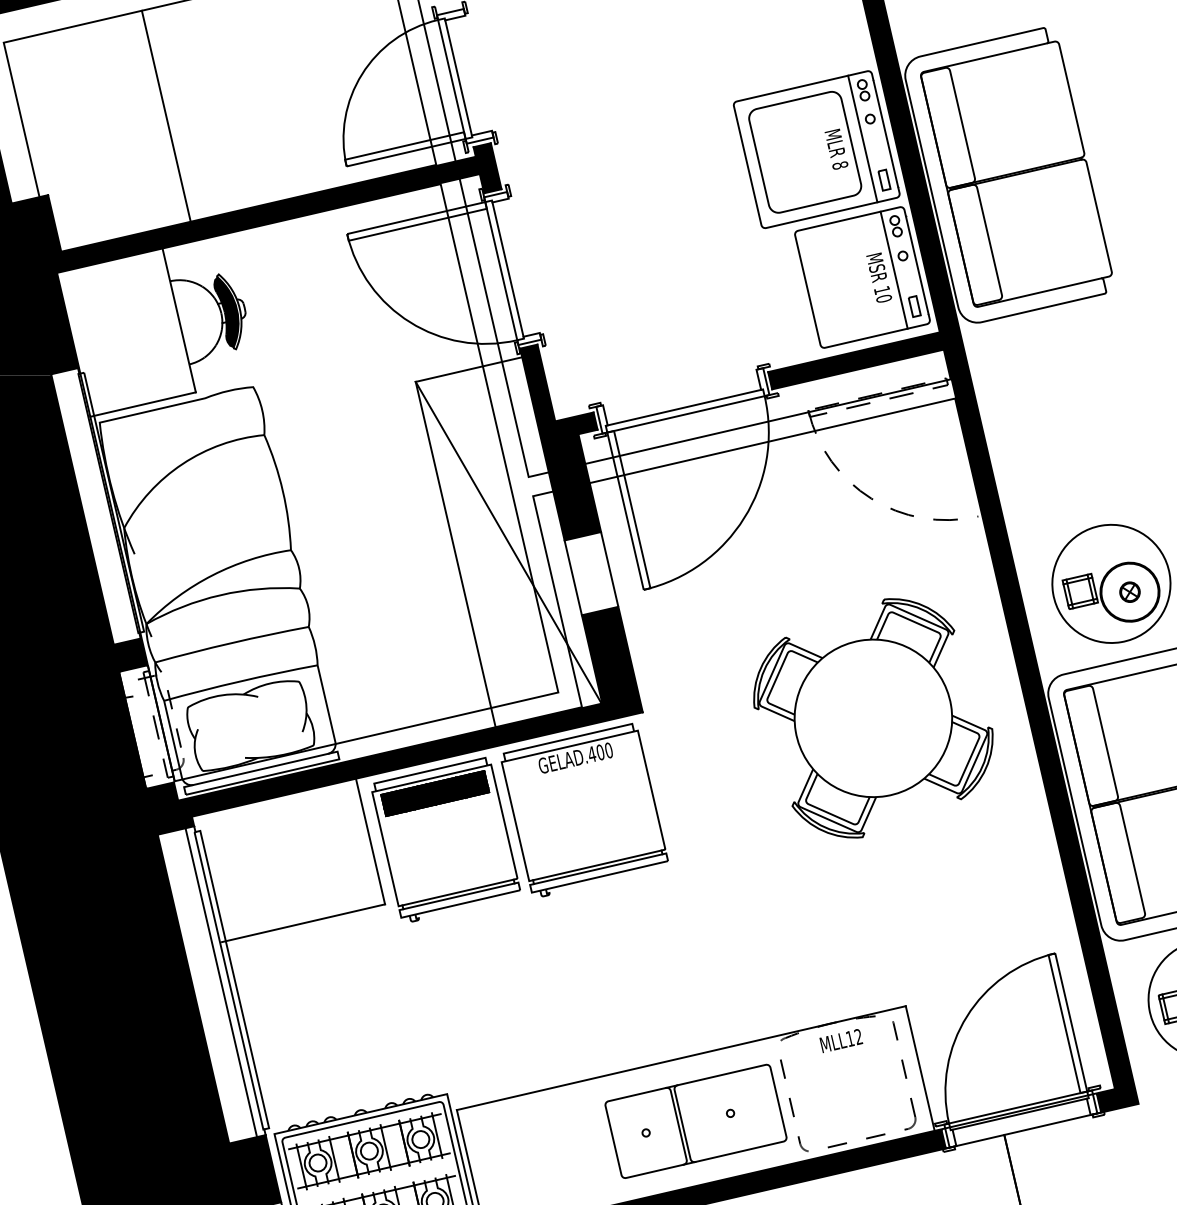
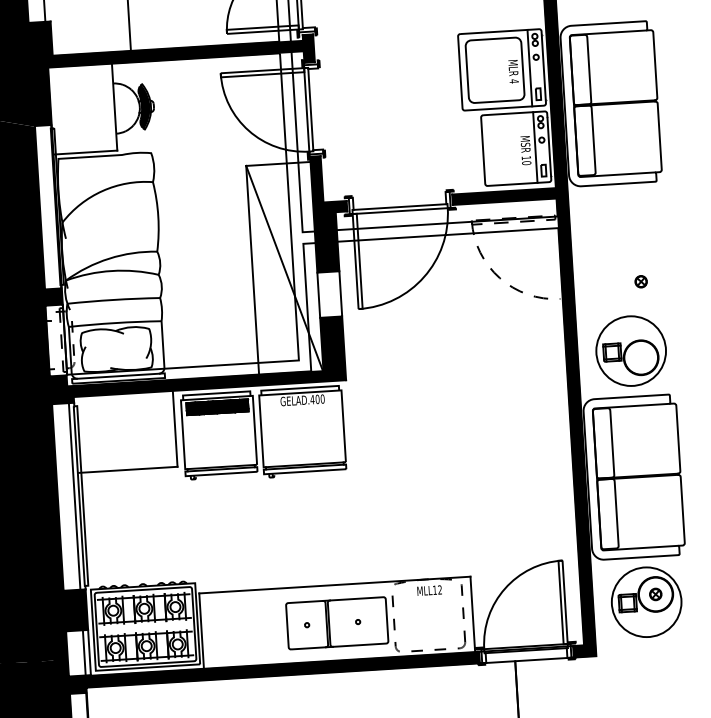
text: (839, 165) -> (513, 81), 8 -> 4
part: (1128, 591) -> (640, 281), moved
part: (873, 718) -> (479, 406), removed

